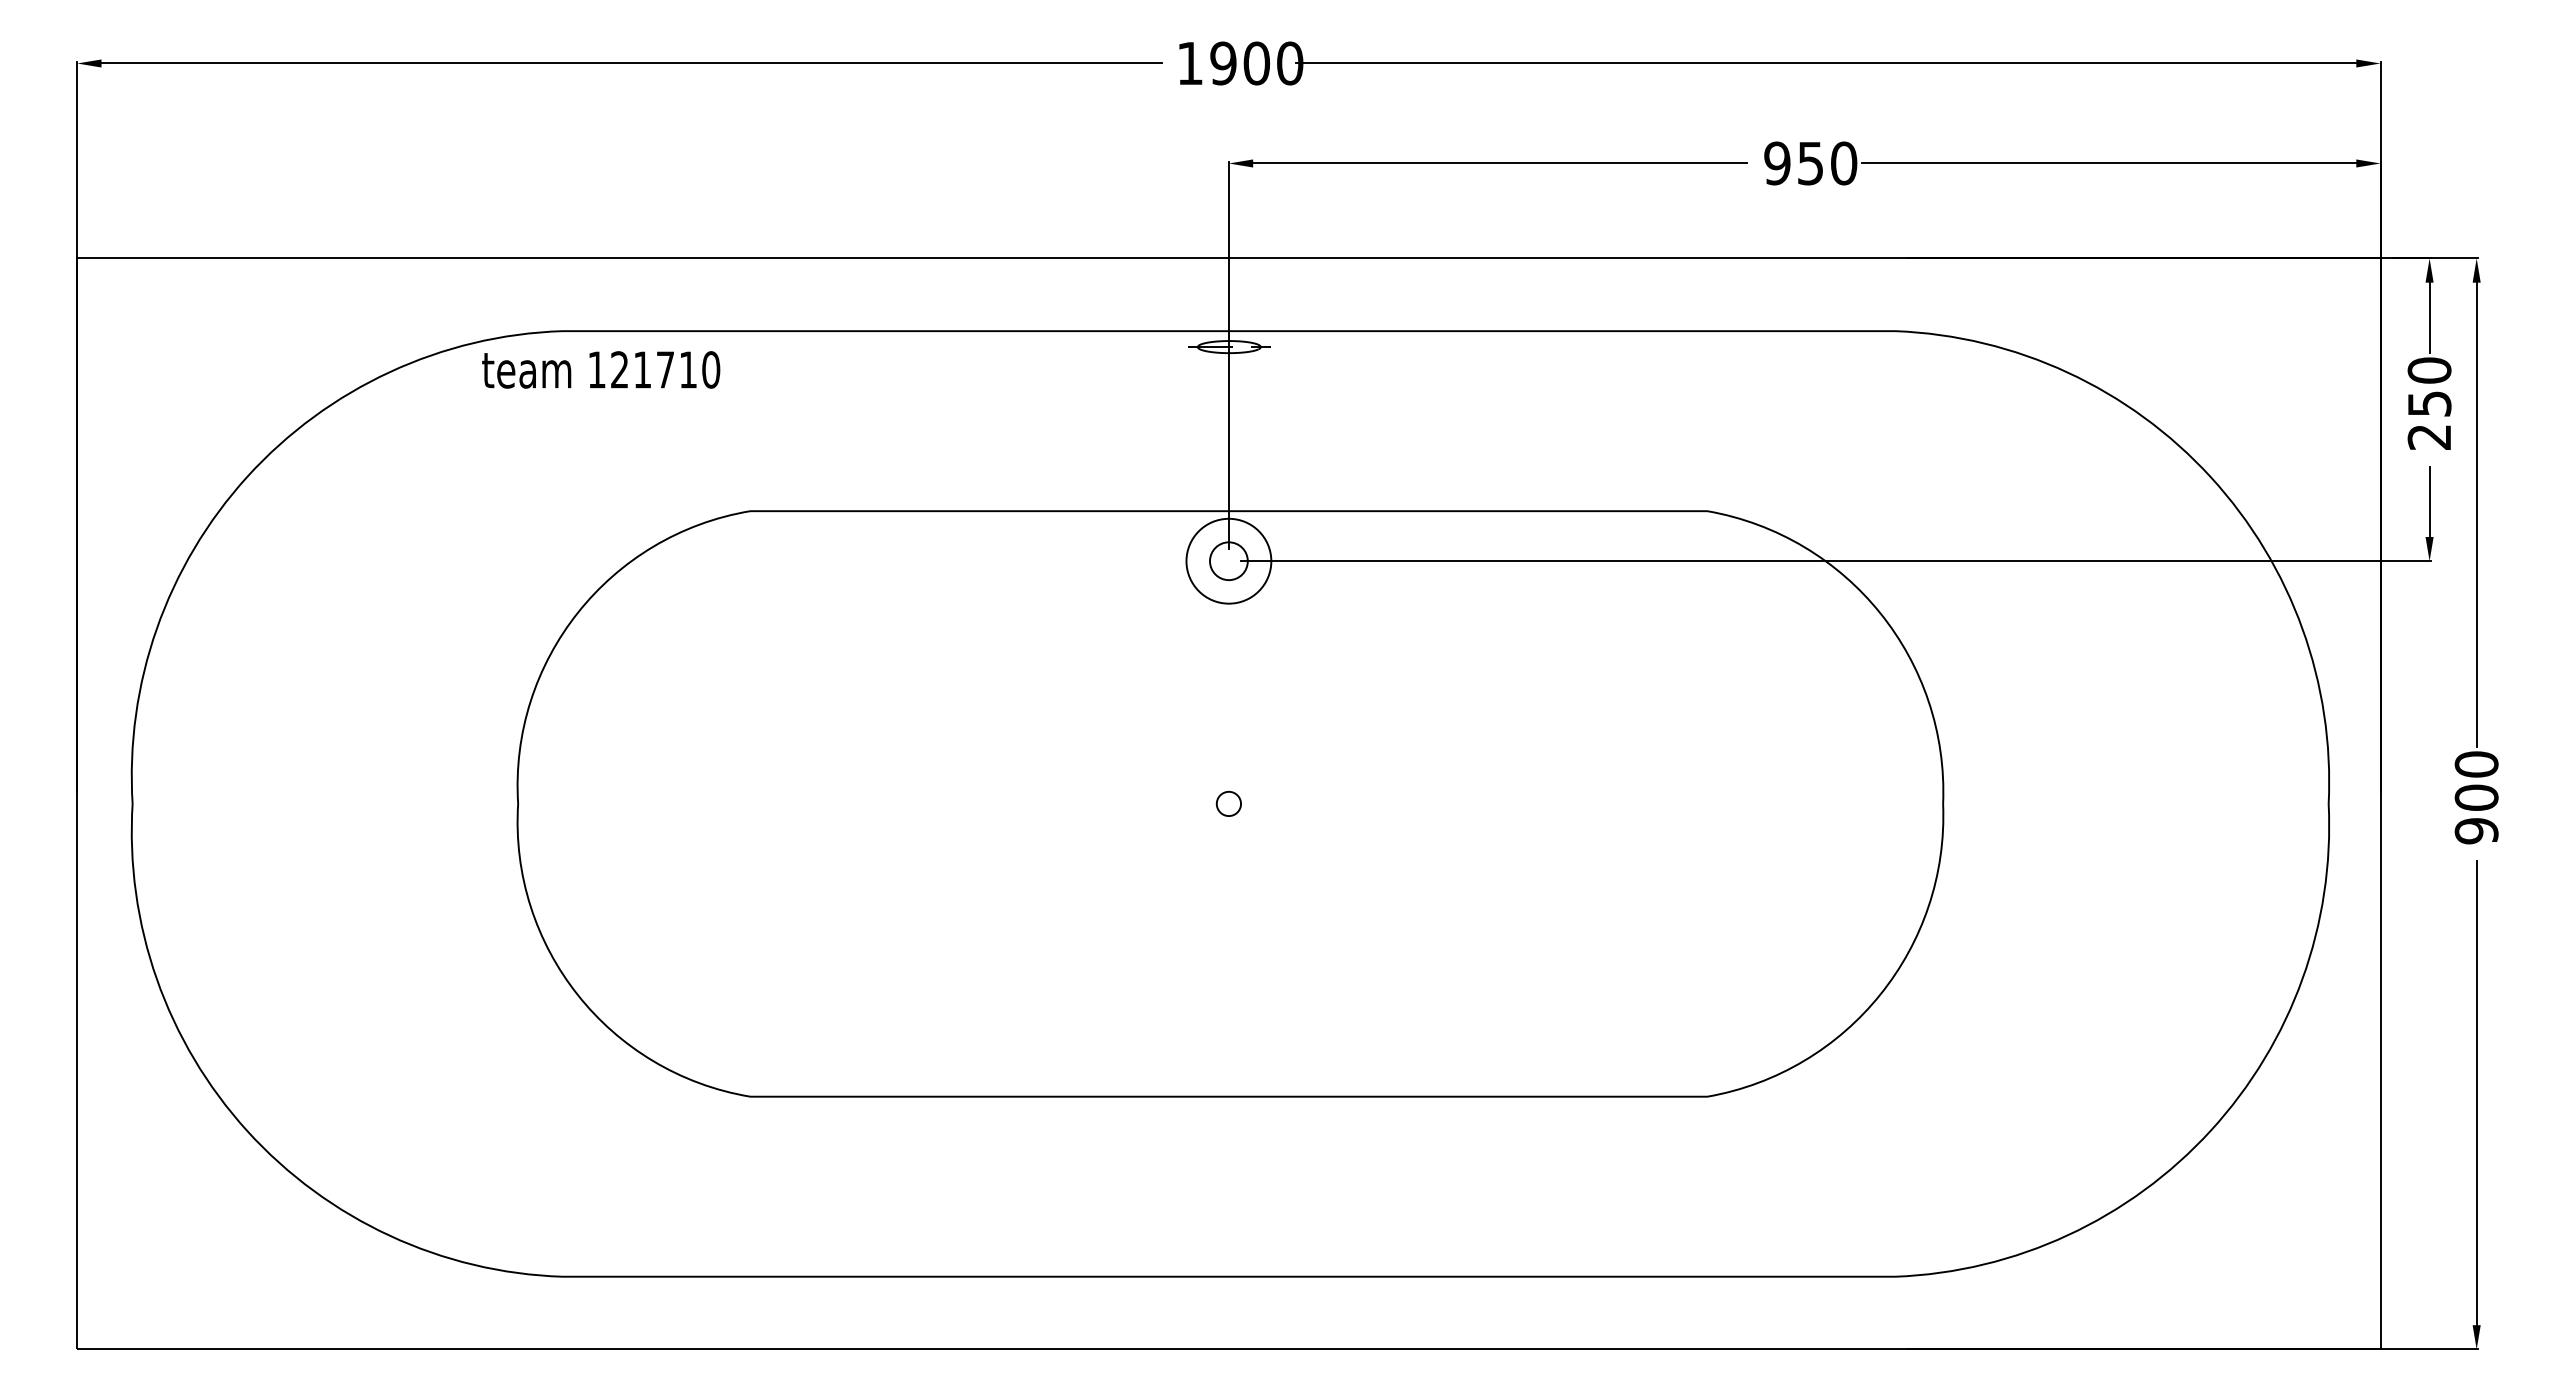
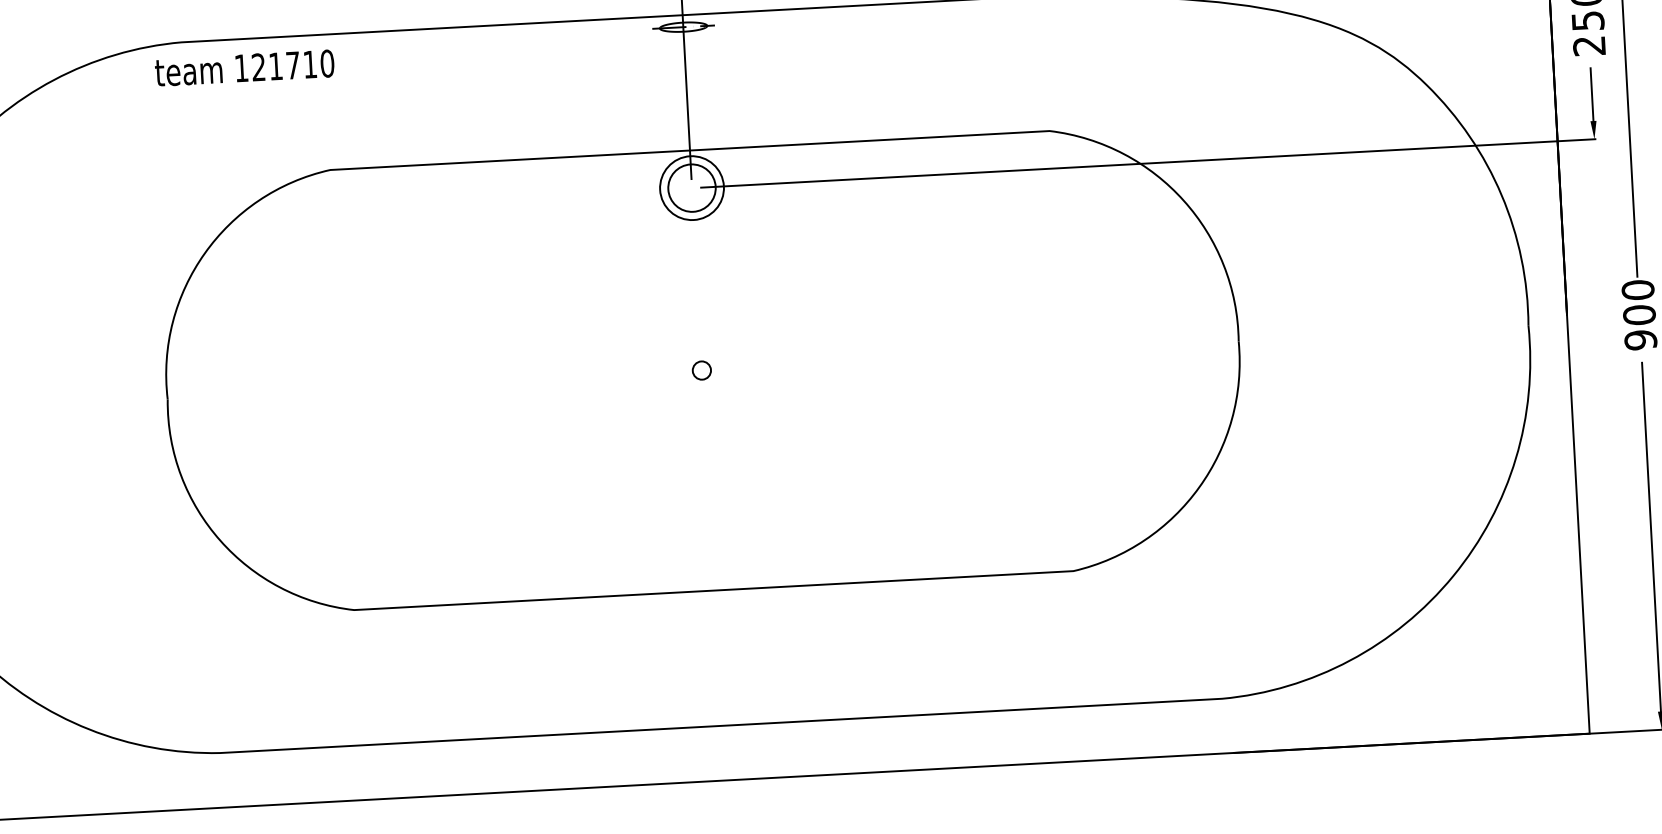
text: (601, 369) -> (244, 67), moved
circle: (1228, 560) -> (691, 187), size x1.67

